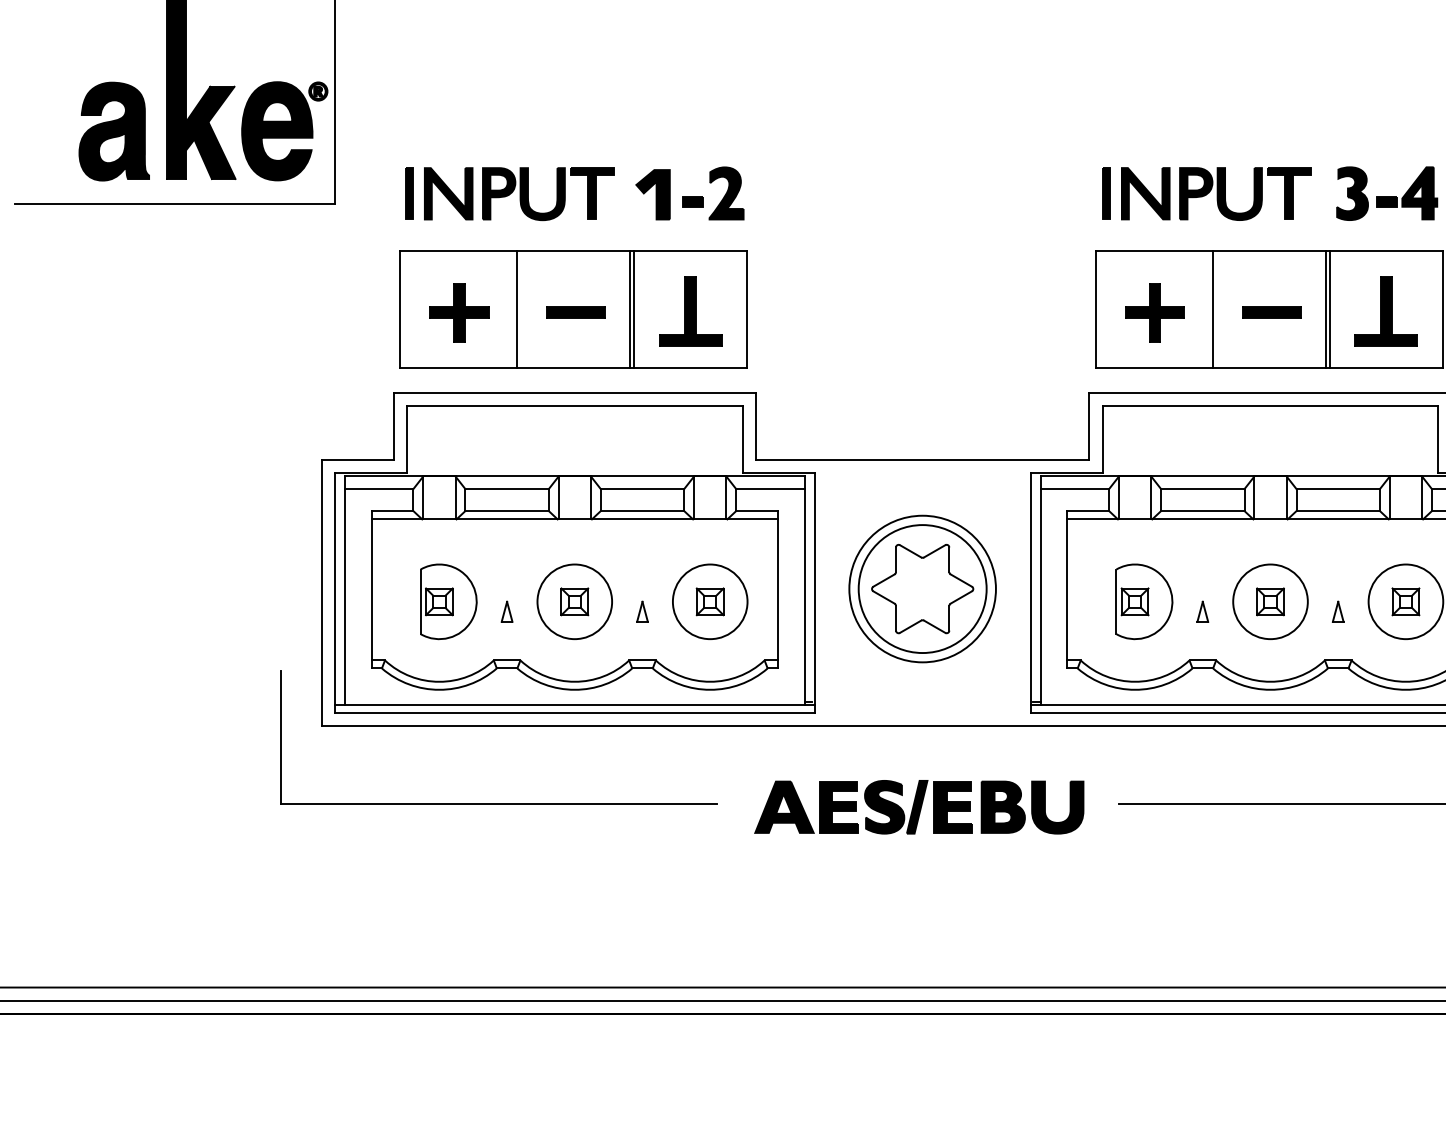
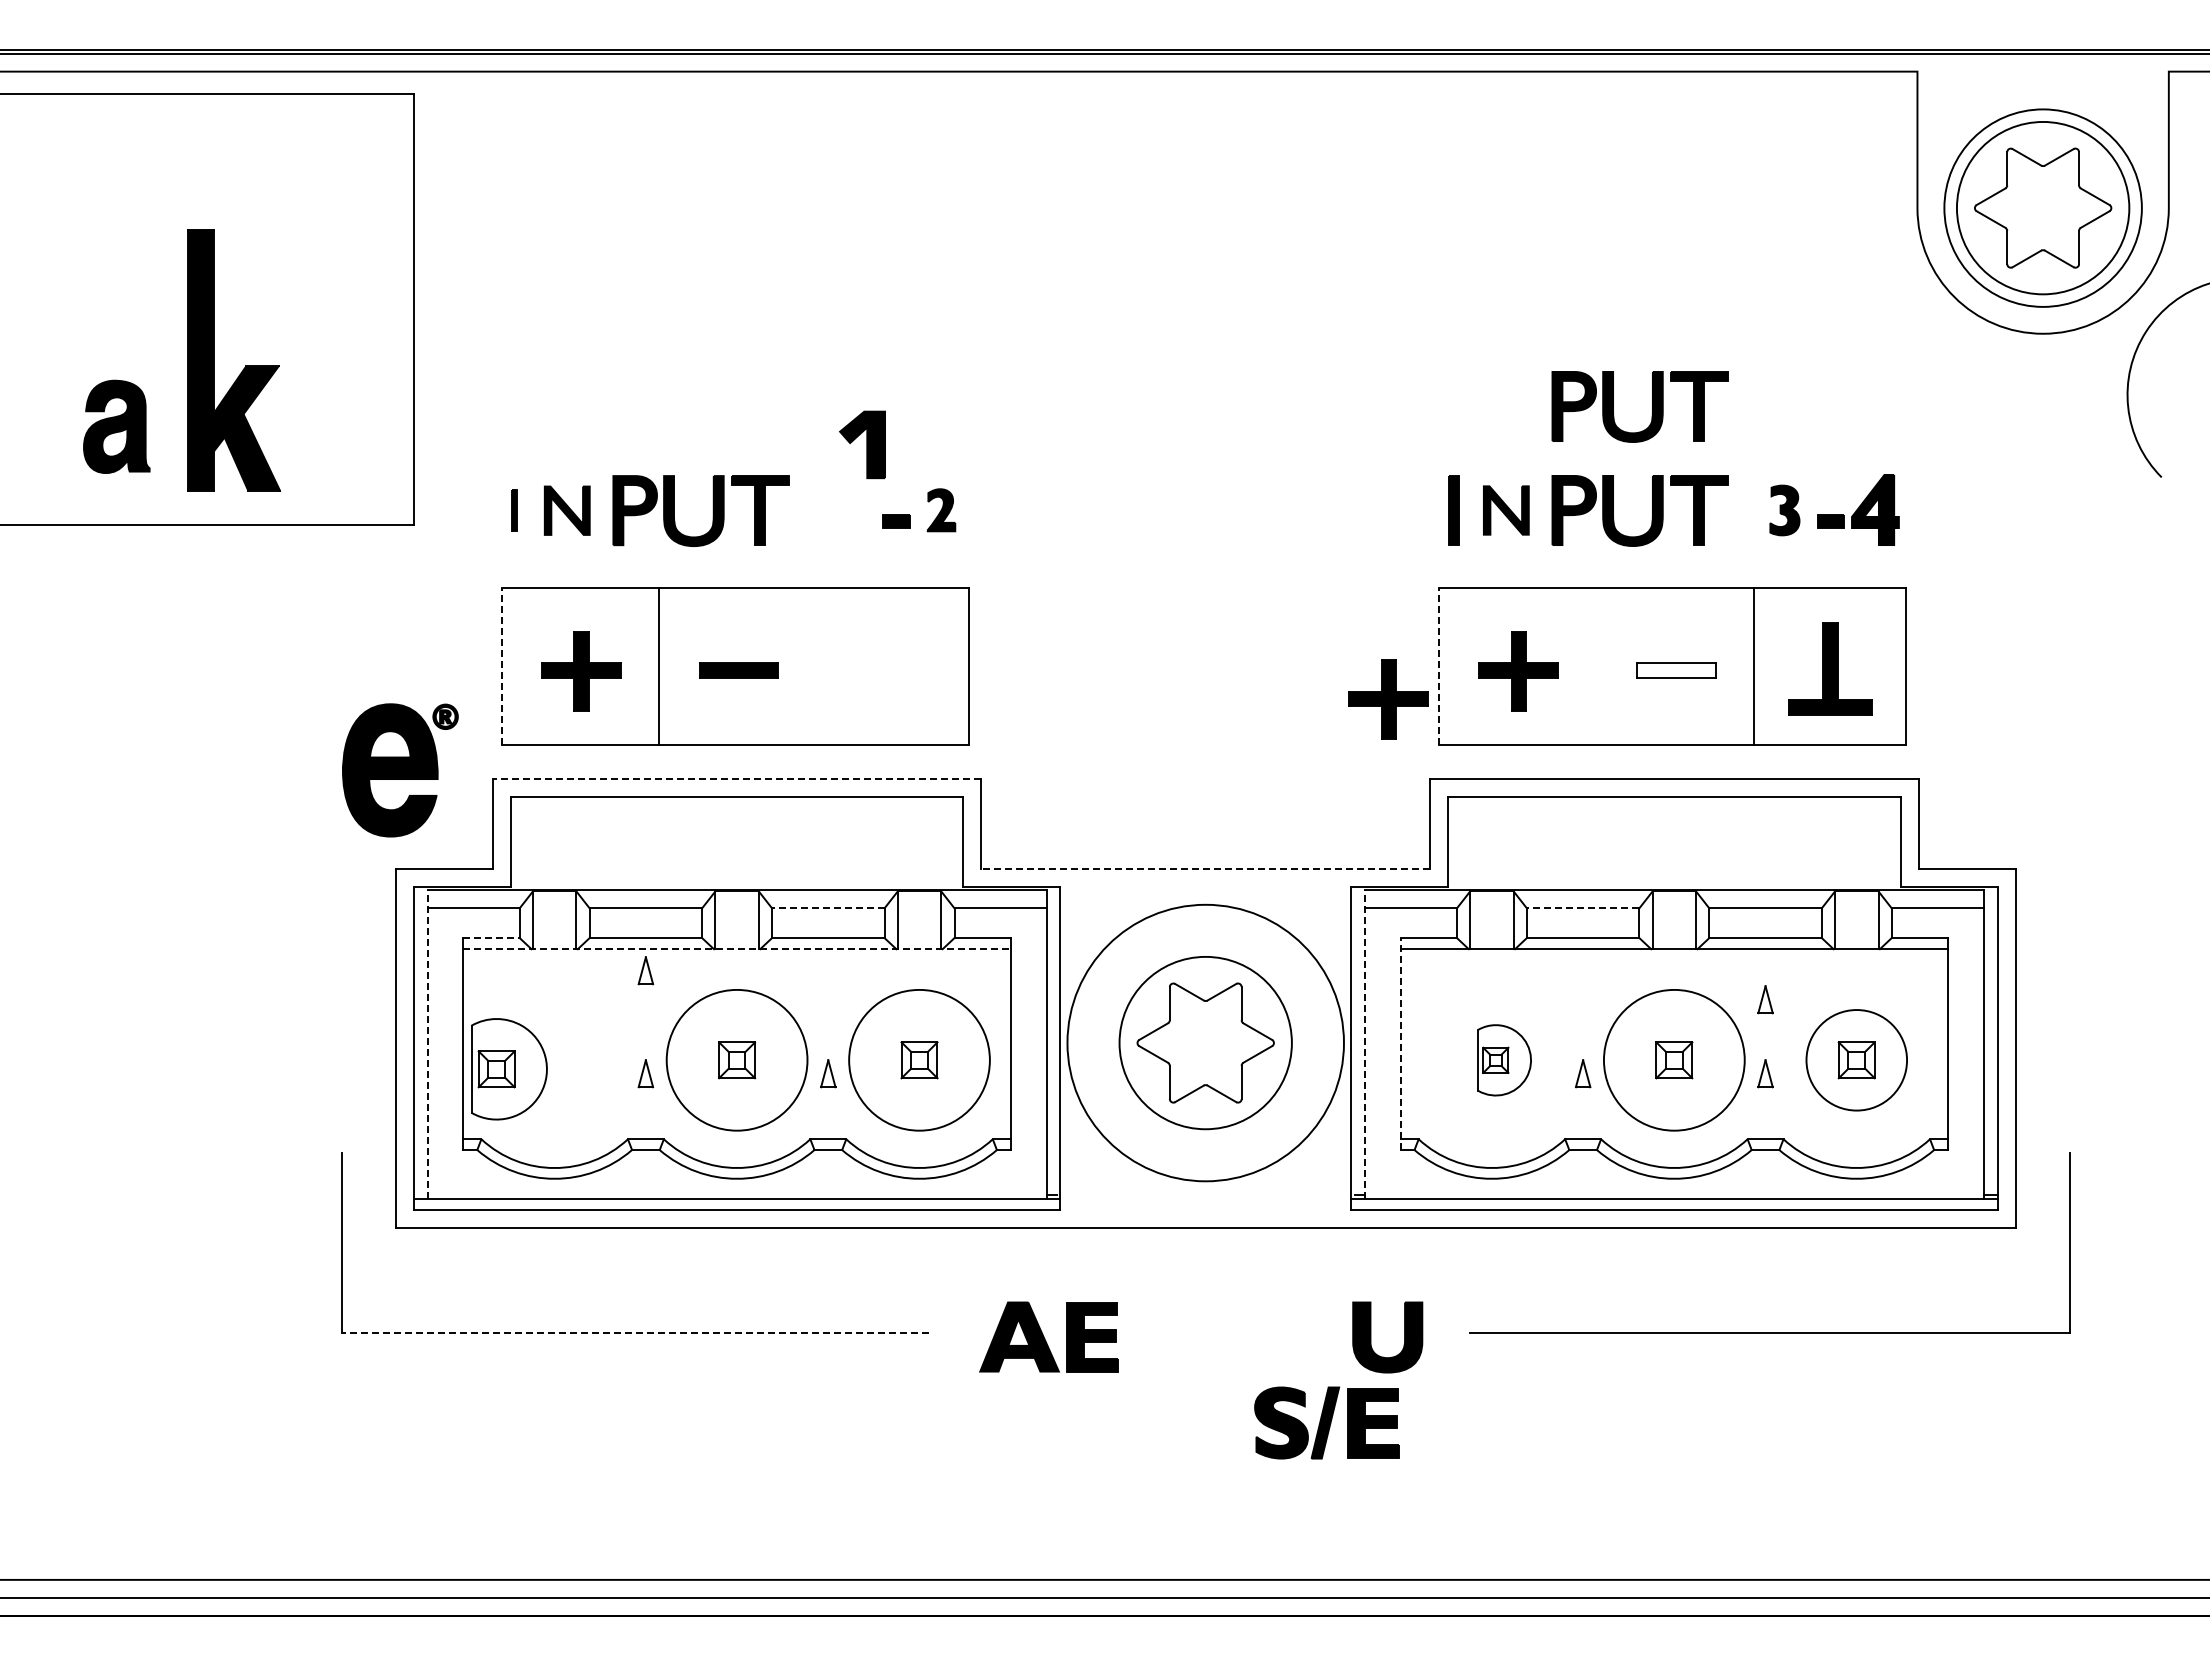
part: (1254, 116) -> (1652, 406), added
part: (114, 131) -> (116, 426), size x0.7
part: (284, 131) -> (400, 770), moved
part: (409, 193) -> (514, 510), size x0.6
part: (448, 193) -> (567, 510), size x0.7
part: (726, 193) -> (941, 510), size x0.6
part: (1145, 193) -> (1506, 510), size x0.7
part: (1352, 193) -> (1784, 510), size x0.7
part: (653, 194) -> (862, 444), moved
line: (399, 309) -> (501, 666), solid -> dashed
line: (630, 309) -> (811, 666), removed
line: (633, 309) -> (816, 666), removed
line: (1096, 309) -> (1439, 666), solid -> dashed
line: (1212, 309) -> (1596, 666), removed
line: (1325, 309) -> (1748, 666), removed
part: (690, 311) -> (892, 668), removed
fill: (1271, 312) -> (1675, 670), removed
part: (1058, 334) -> (1388, 699), added
line: (574, 393) -> (736, 779), solid -> dashed
line: (922, 459) -> (1205, 868), solid -> dashed
line: (641, 489) -> (827, 908), solid -> dashed
line: (1202, 489) -> (1582, 908), solid -> dashed
line: (393, 511) -> (492, 938), solid -> dashed
line: (575, 519) -> (737, 949), solid -> dashed
part: (506, 535) -> (645, 970), added
part: (1338, 556) -> (1765, 999), added
circle: (922, 588) -> (1205, 1042), size x1.4
line: (1067, 589) -> (1400, 1043), solid -> dashed
line: (344, 590) -> (427, 1044), solid -> dashed
line: (1040, 590) -> (1364, 1044), solid -> dashed
part: (448, 601) -> (509, 1069), moved
circle: (574, 601) -> (736, 1060), size x1.4
circle: (710, 601) -> (919, 1060), size x1.4
part: (1144, 601) -> (1504, 1060), size x0.7
circle: (1270, 601) -> (1674, 1060), size x1.4
line: (499, 803) -> (635, 1332), solid -> dashed
part: (918, 806) -> (1326, 1422), moved
part: (1003, 806) -> (1314, 1336), removed

